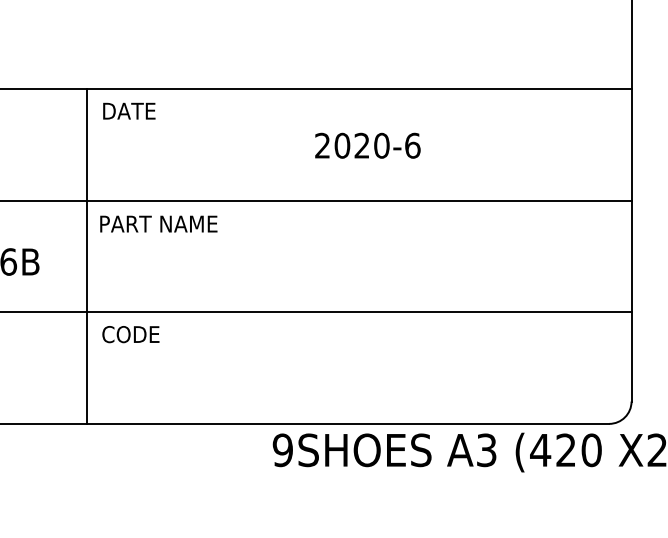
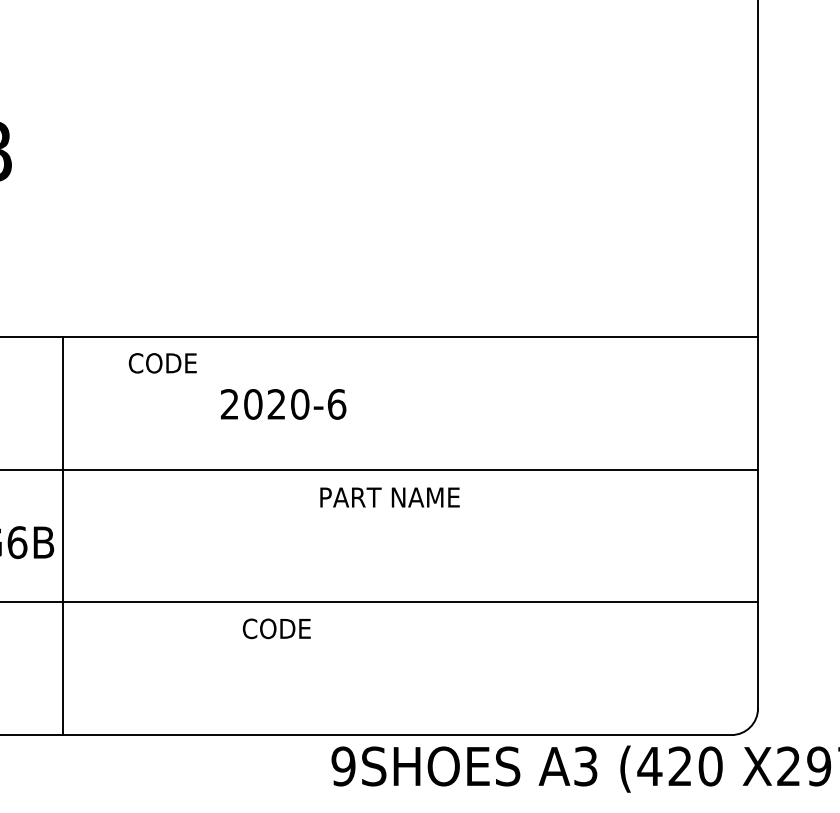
text: (130, 111) -> (162, 363), DATE -> CODE
text: (367, 145) -> (283, 404), moved
text: (158, 224) -> (389, 497), moved
line: (86, 256) -> (62, 535), moved
text: (130, 334) -> (276, 628), moved

